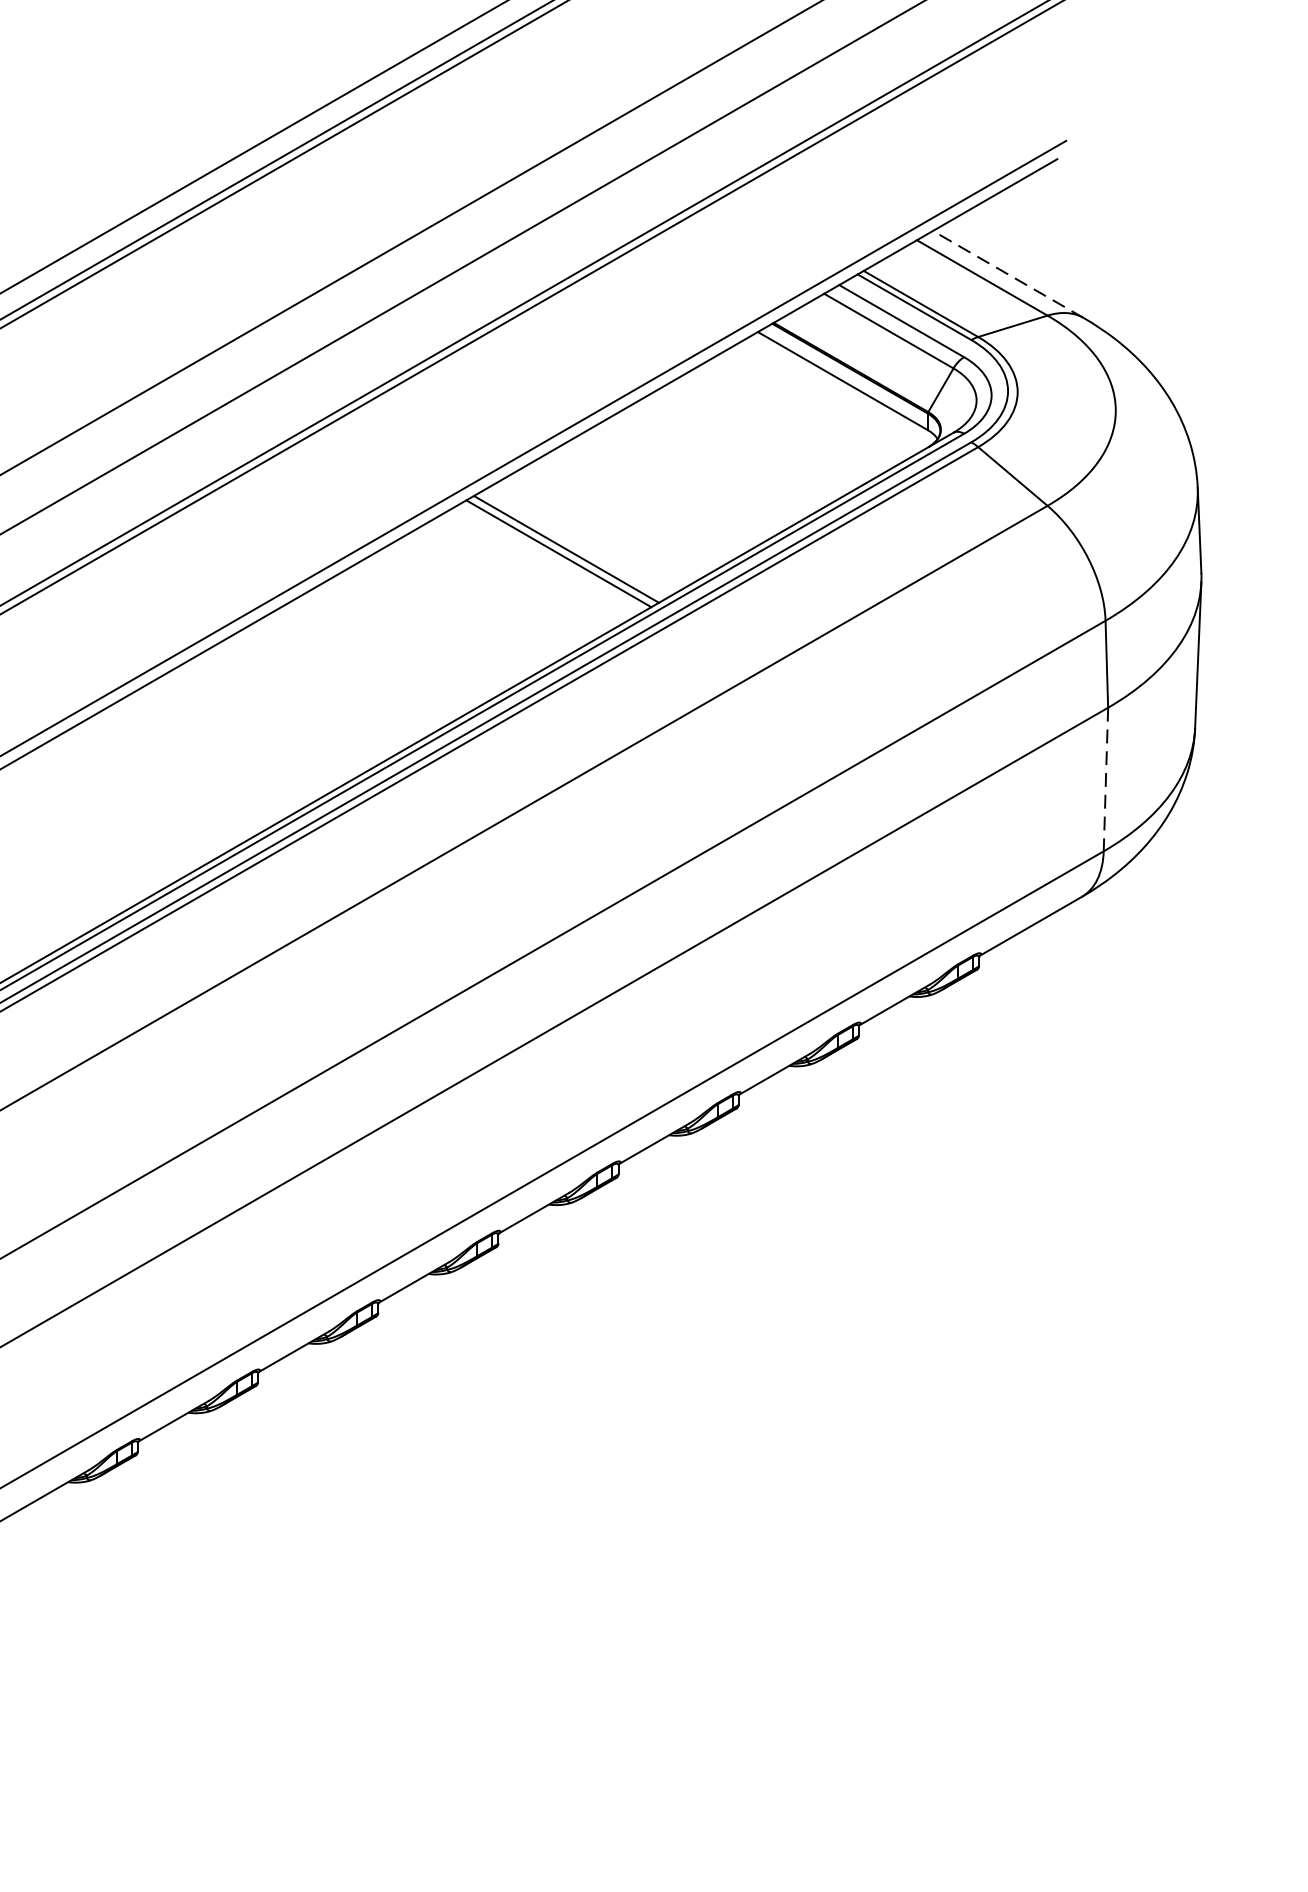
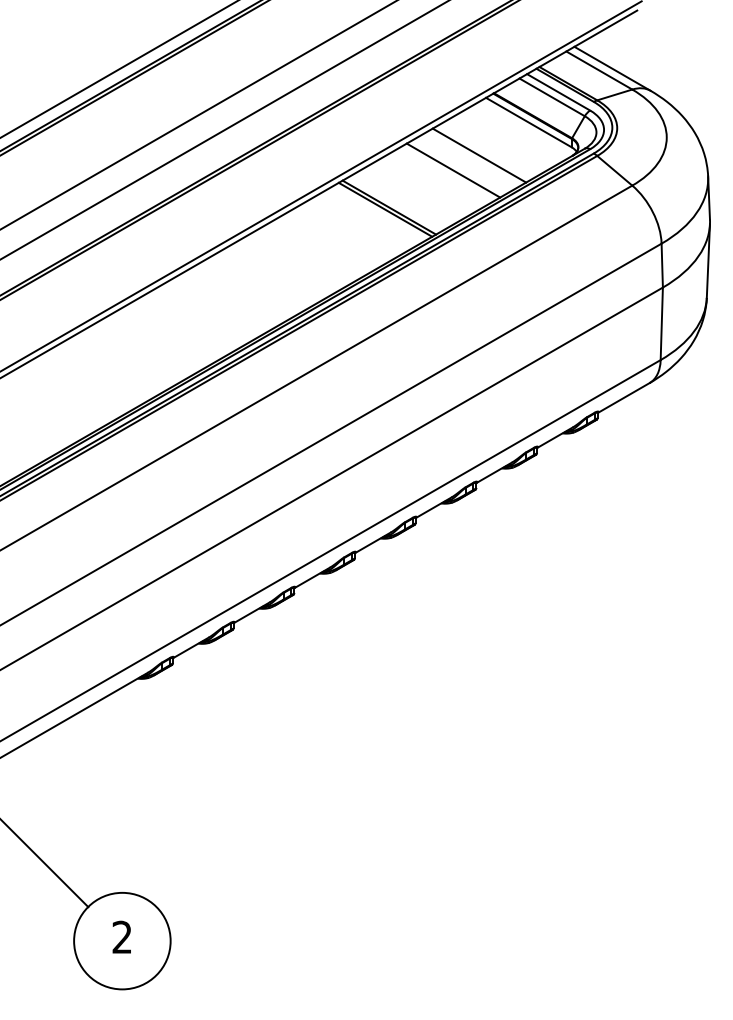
line: (1008, 273) -> (612, 68), dashed -> solid
line: (744, 446) -> (479, 155), added
line: (693, 475) -> (453, 170), added
line: (1105, 780) -> (661, 324), dashed -> solid

